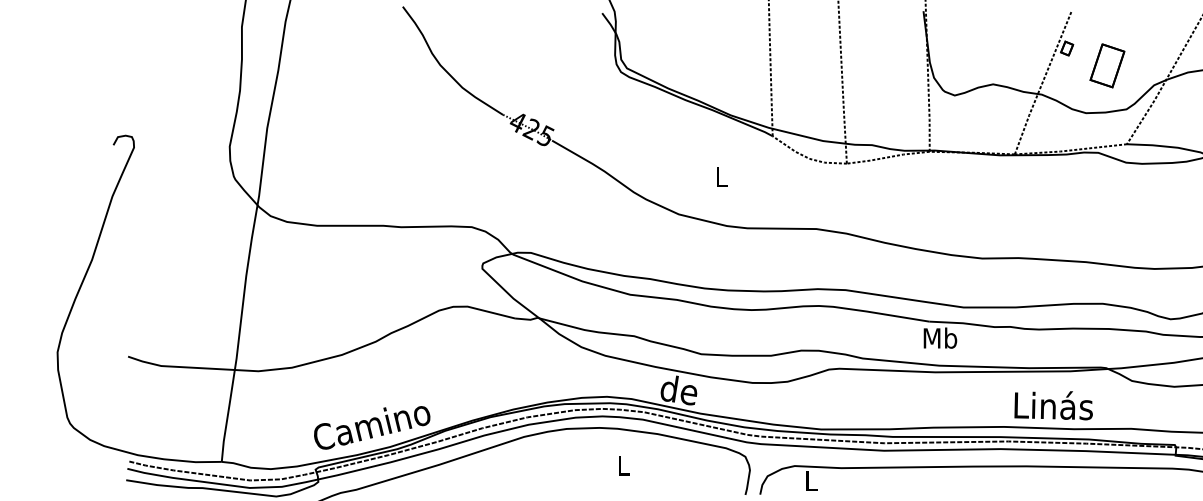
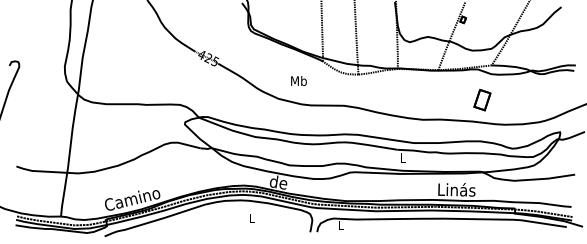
part: (1107, 64) -> (482, 99), moved
text: (720, 175) -> (298, 80), L -> Mb
text: (939, 337) -> (402, 157), Mb -> L

